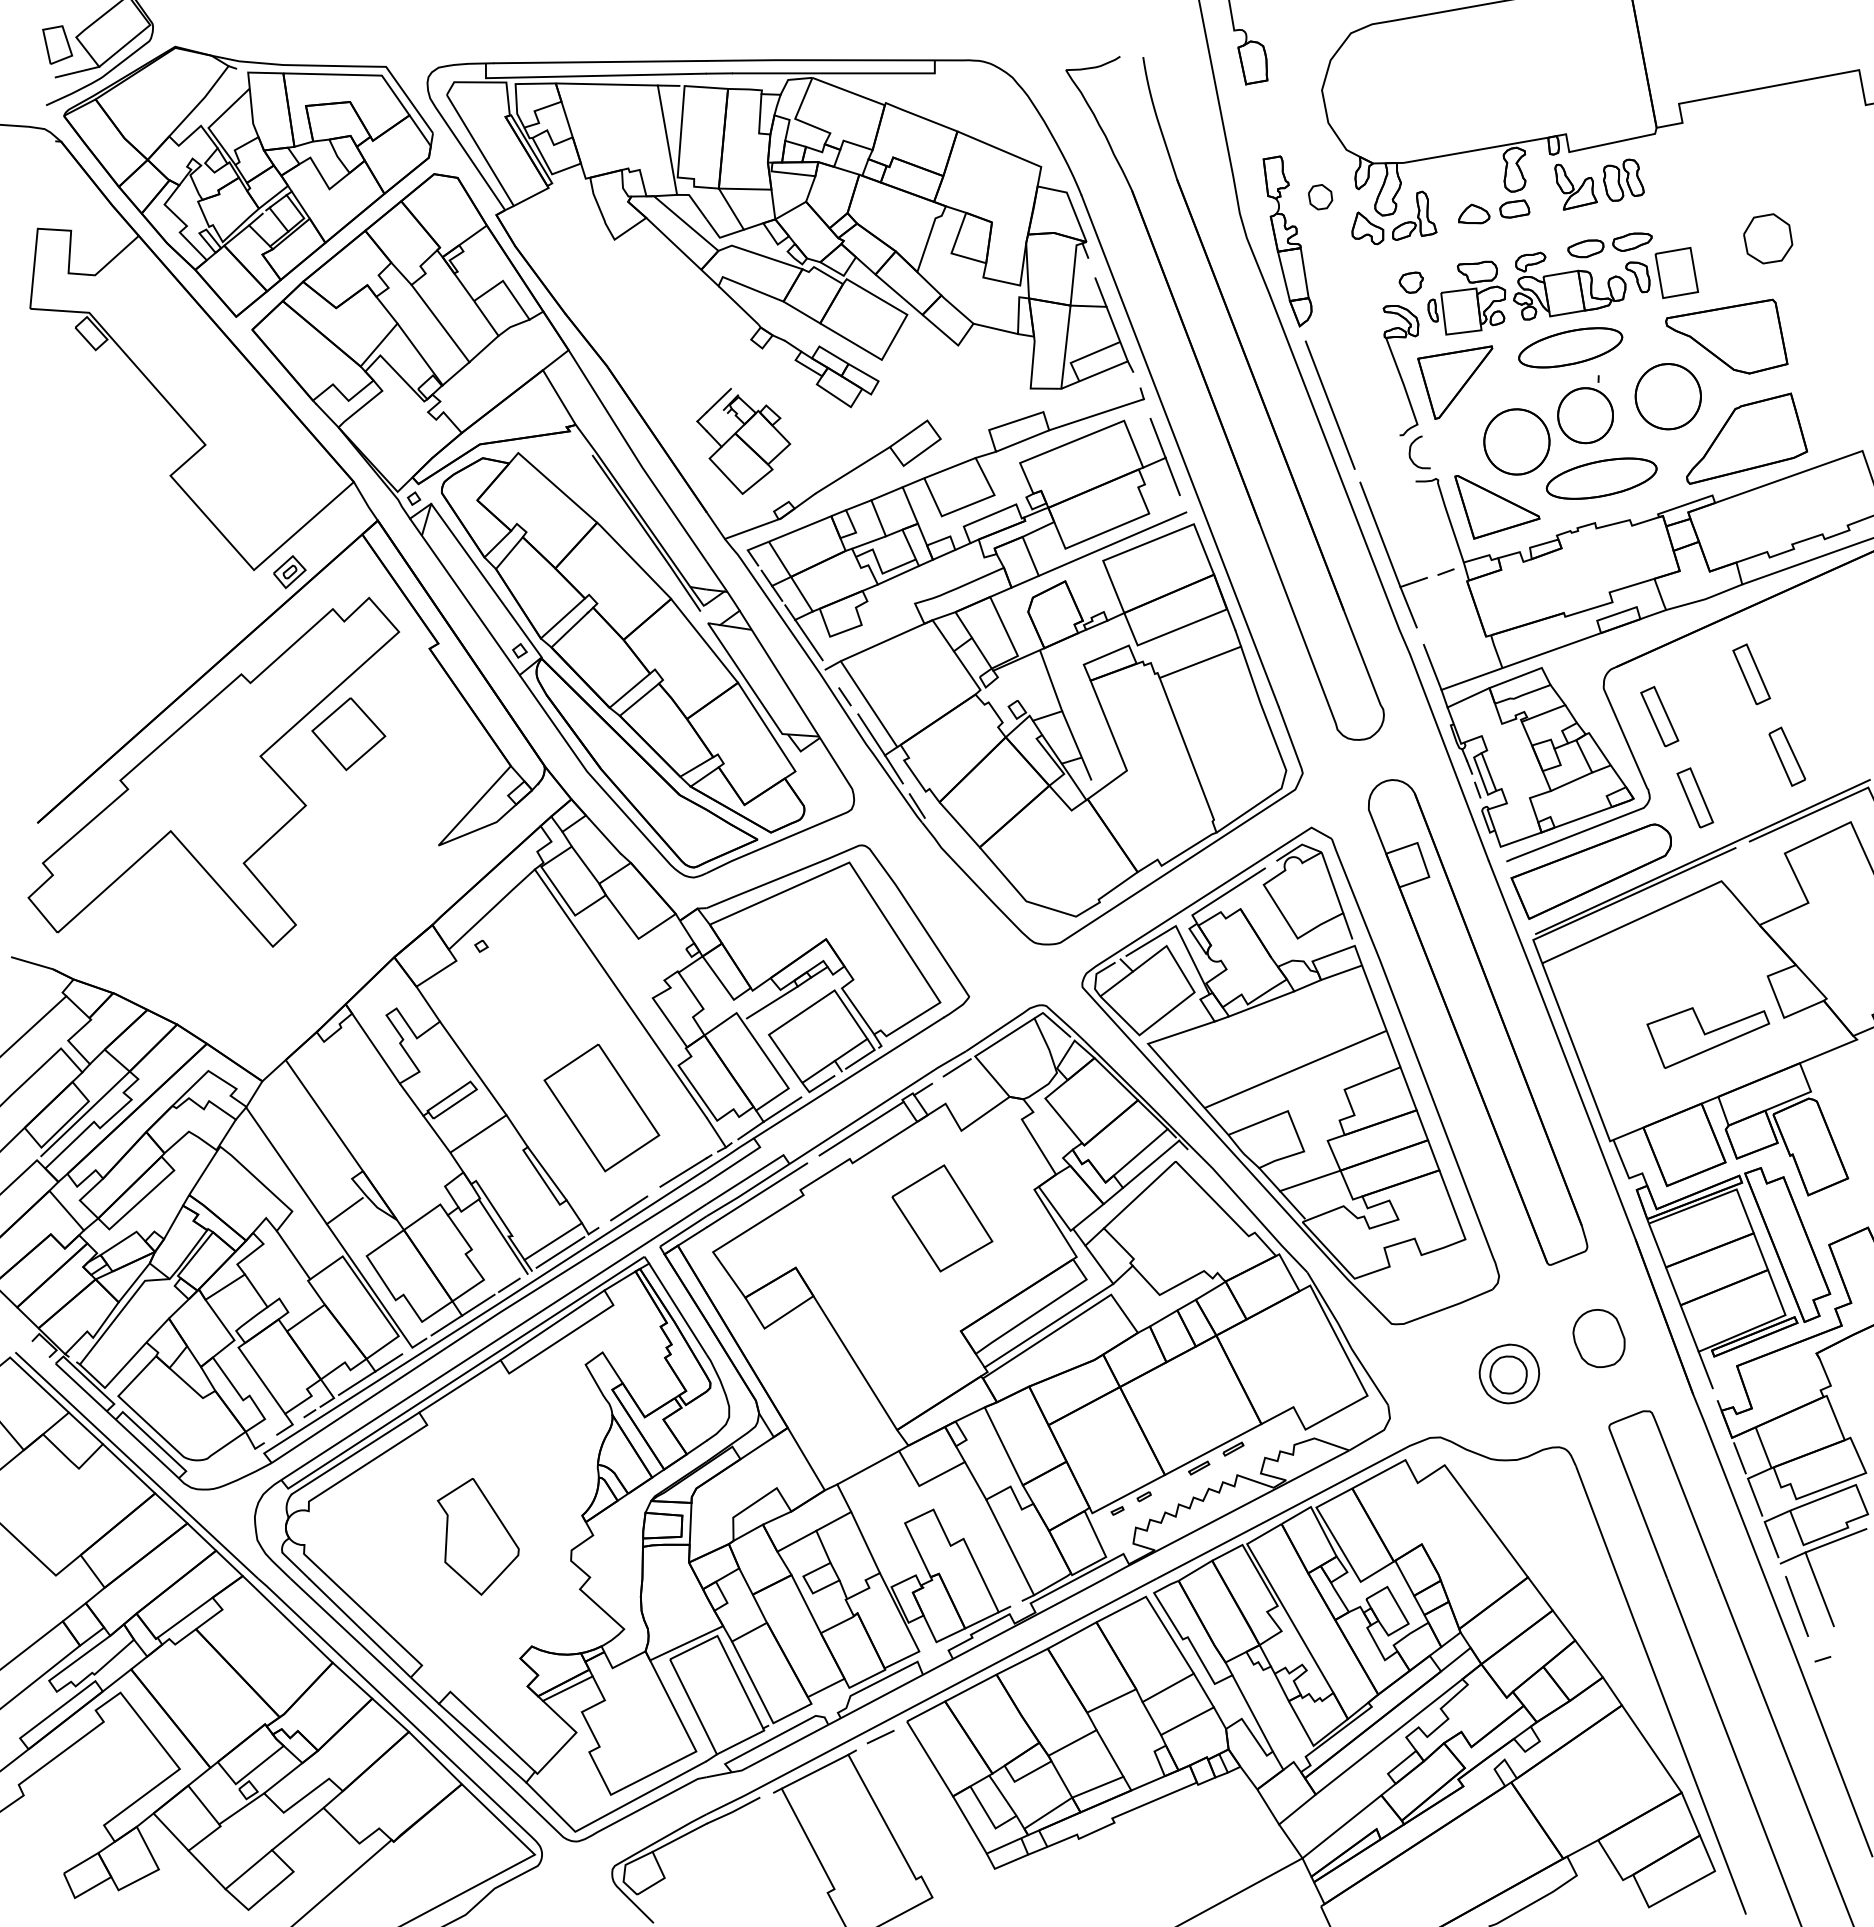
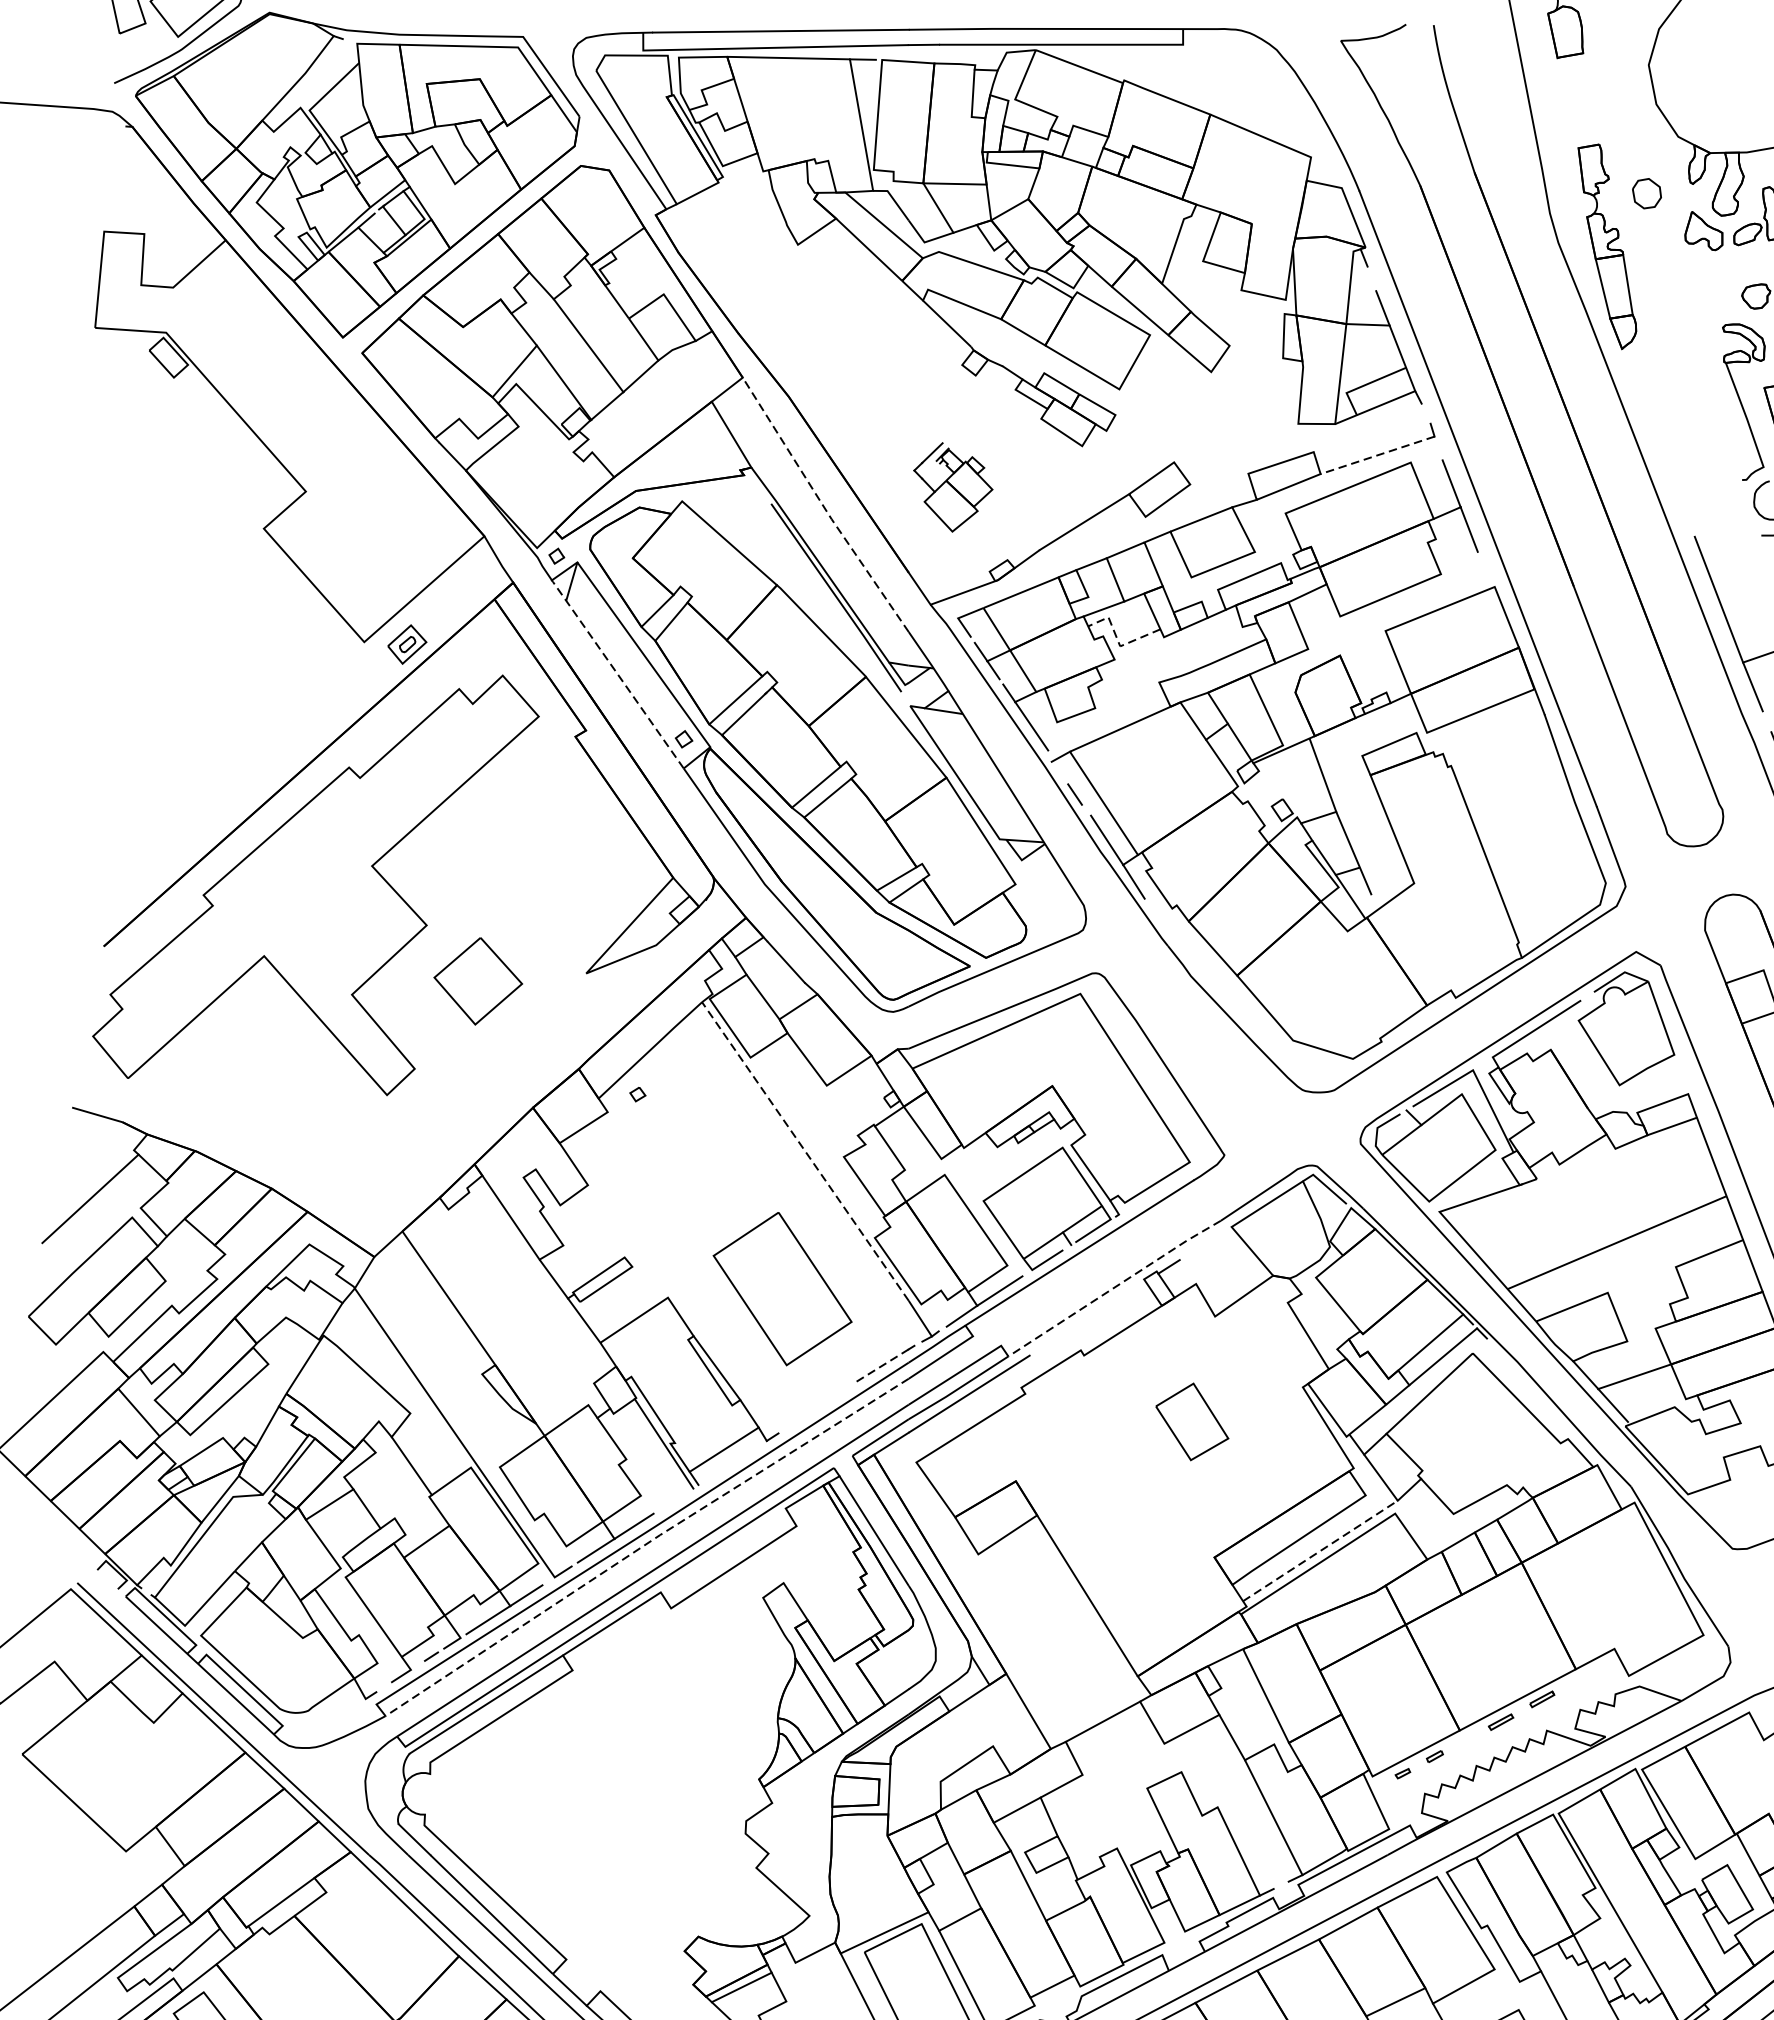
line: (77, 71) -> (151, 42), removed
line: (995, 328) -> (1256, 351), removed
line: (1329, 404) -> (1657, 442), removed
line: (1096, 414) -> (1377, 455), solid -> dashed
part: (743, 441) -> (952, 487), size x0.7
line: (636, 457) -> (824, 506), solid -> dashed
line: (1112, 543) -> (1396, 610), removed
line: (880, 569) -> (1117, 641), solid -> dashed
line: (897, 575) -> (1138, 648), removed
line: (465, 597) -> (618, 675), solid -> dashed
line: (1200, 661) -> (1502, 752), removed
part: (348, 734) -> (477, 981), moved
line: (916, 805) -> (1161, 925), removed
line: (1347, 925) -> (1679, 1069), removed
line: (620, 993) -> (805, 1151), solid -> dashed
line: (772, 1002) -> (987, 1162), removed
line: (1261, 1003) -> (1575, 1163), removed
line: (956, 1067) -> (1209, 1240), removed
line: (473, 1068) -> (628, 1241), removed
line: (877, 1106) -> (1114, 1287), solid -> dashed
line: (85, 1113) -> (161, 1295), removed
line: (861, 1128) -> (1094, 1313), removed
line: (683, 1172) -> (880, 1366), solid -> dashed
line: (629, 1208) -> (815, 1409), removed
line: (344, 1211) -> (473, 1413), removed
part: (942, 1218) -> (1192, 1421), size x0.6
line: (560, 1252) -> (732, 1462), removed
line: (508, 1285) -> (670, 1502), removed
line: (488, 1320) -> (646, 1544), solid -> dashed
line: (552, 1325) -> (723, 1550), removed
line: (1049, 1325) -> (1321, 1550), solid -> dashed
part: (477, 1536) -> (633, 1804), removed
line: (865, 1542) -> (1099, 1811), removed
line: (1203, 1690) -> (1506, 1989), removed

